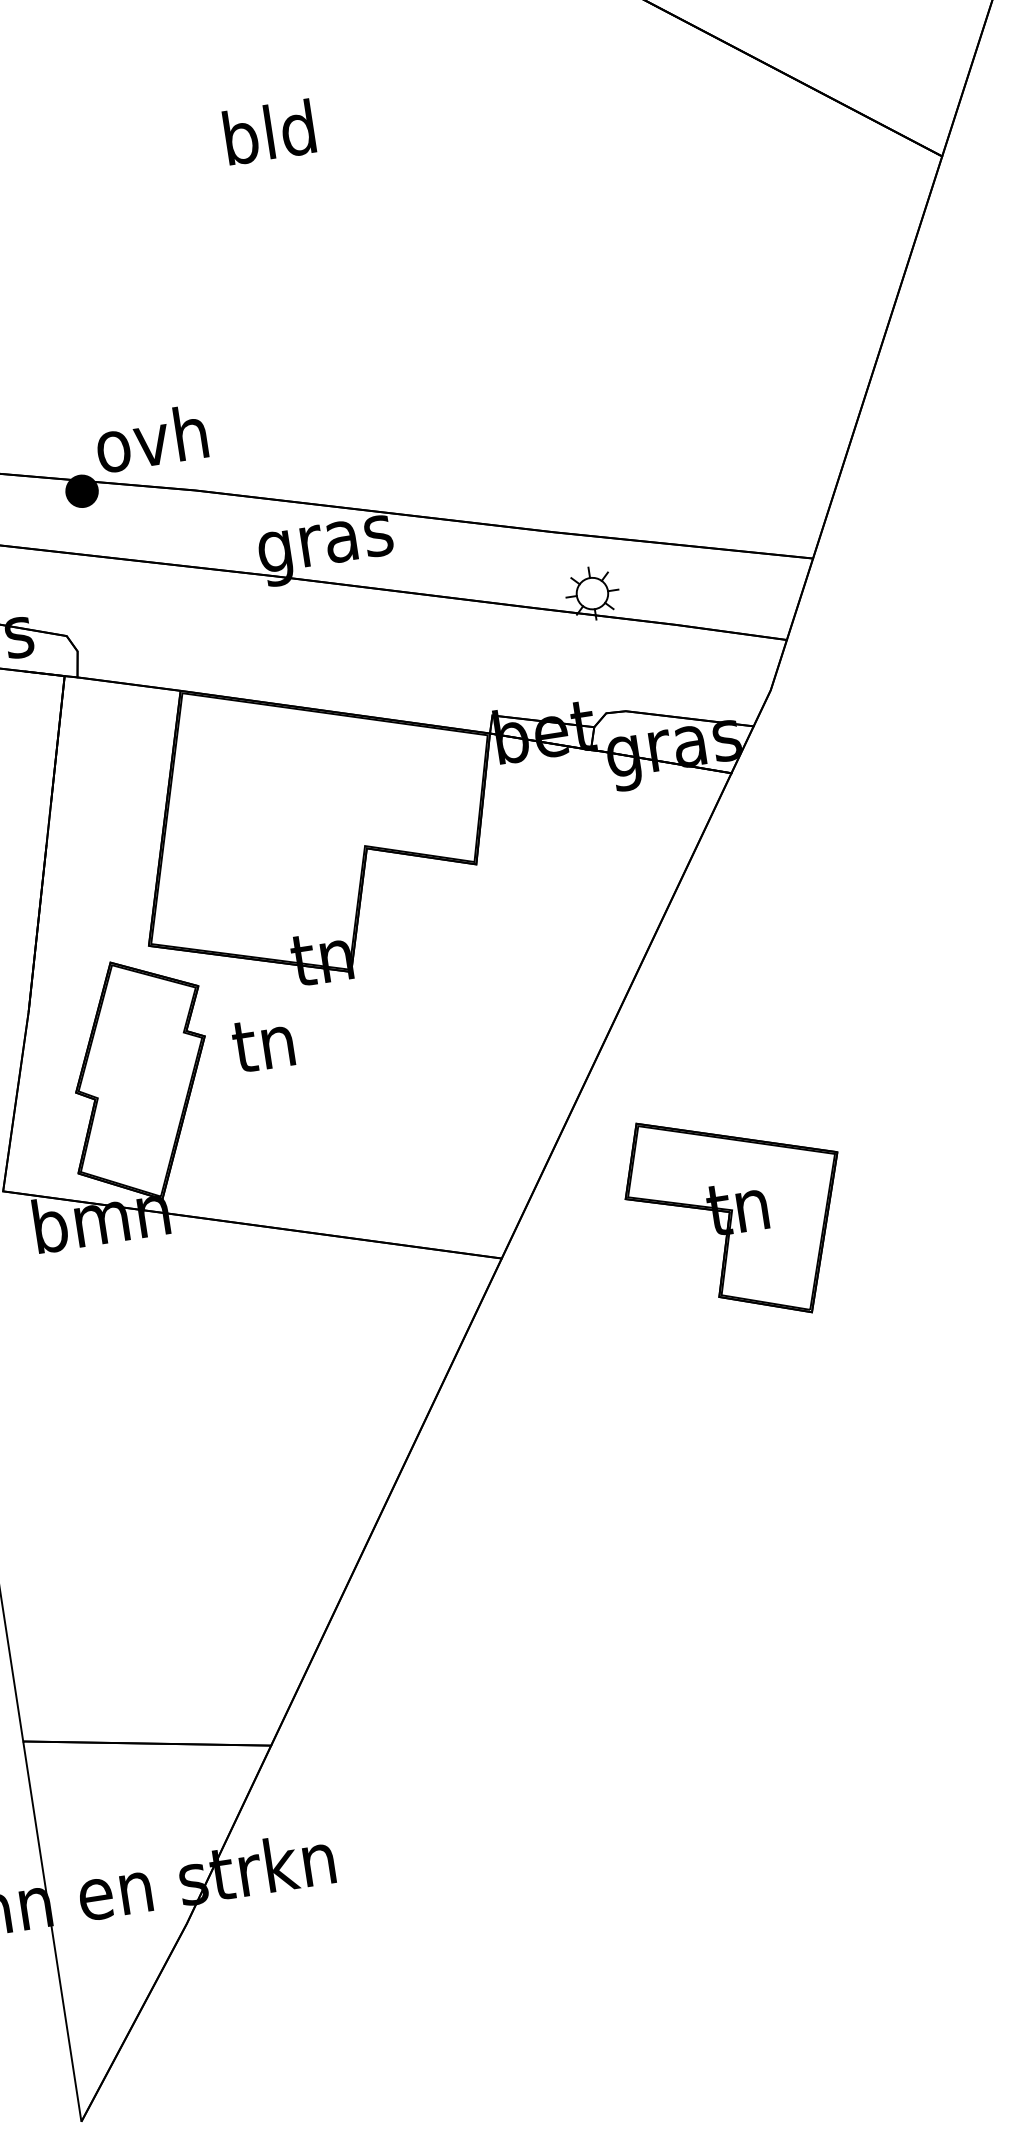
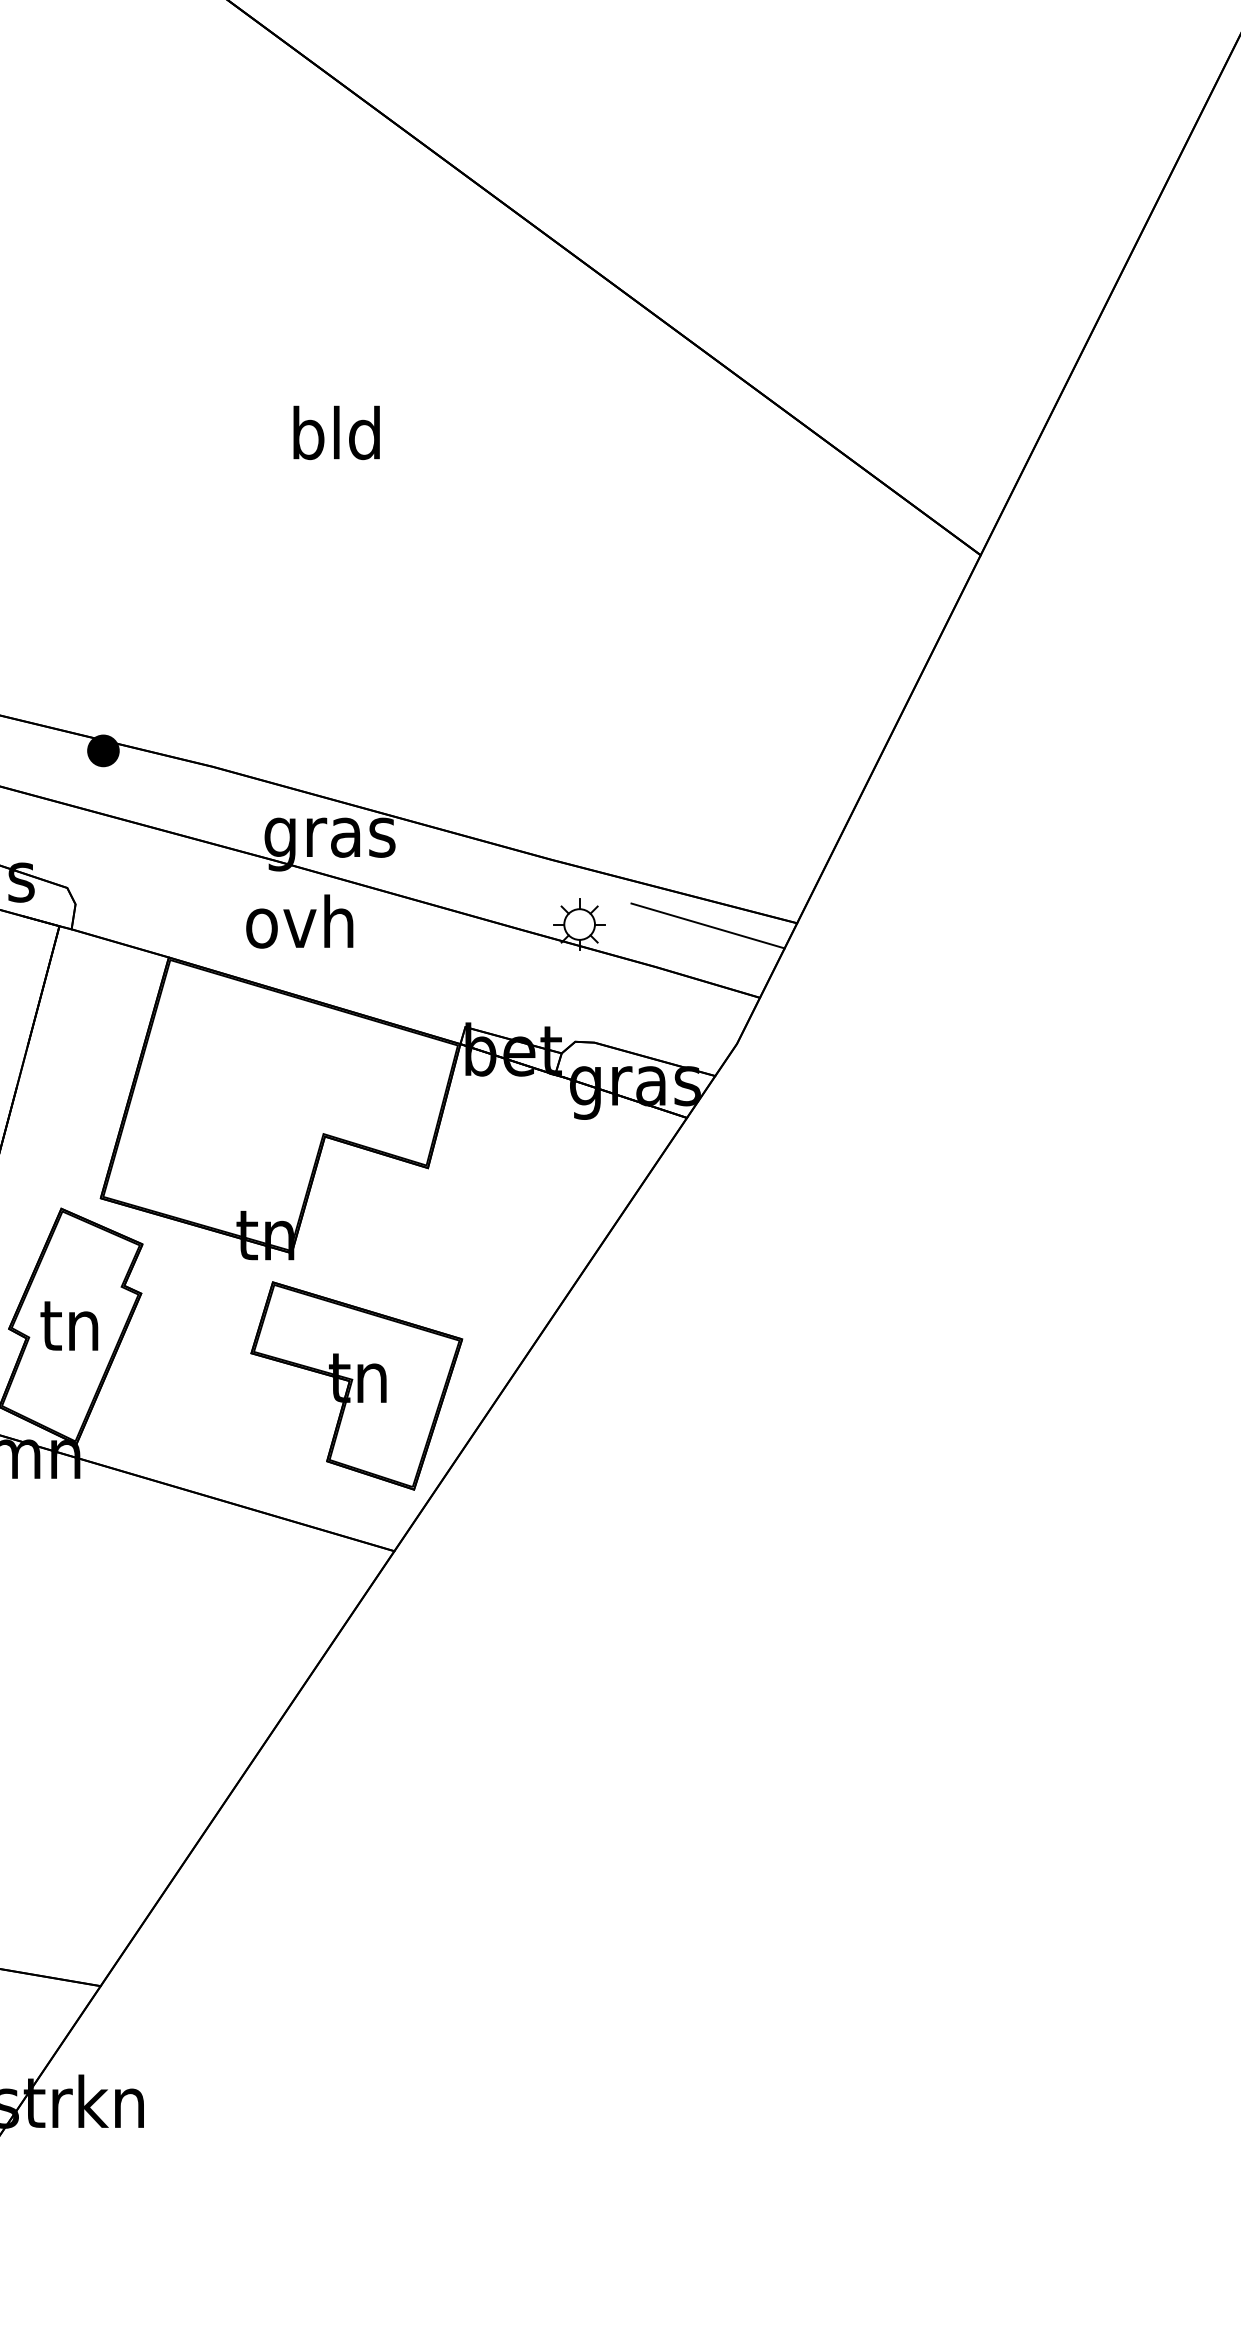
text: (150, 438) -> (299, 921), moved
line: (722, 574) -> (707, 925), added
text: (263, 1043) -> (69, 1325), moved
part: (737, 1215) -> (356, 1385), moved

